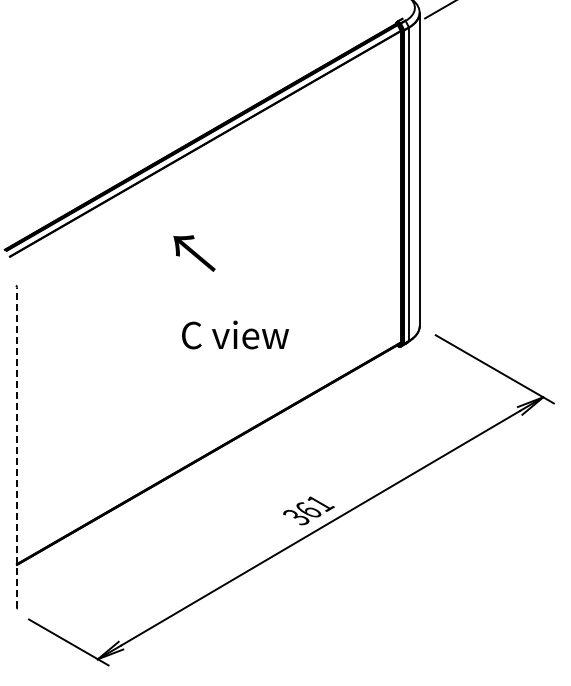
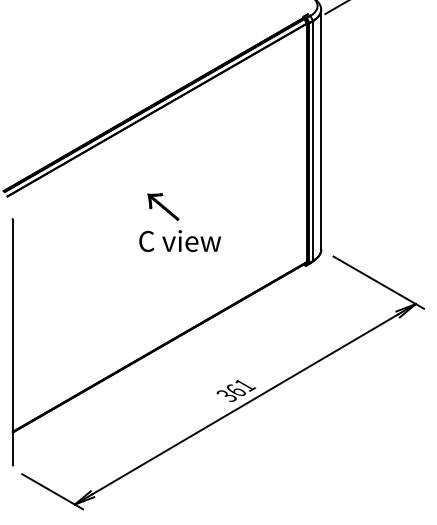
text: (194, 253) -> (163, 207), moved
text: (235, 334) -> (180, 240), moved
line: (17, 447) -> (13, 342), dashed -> solid

